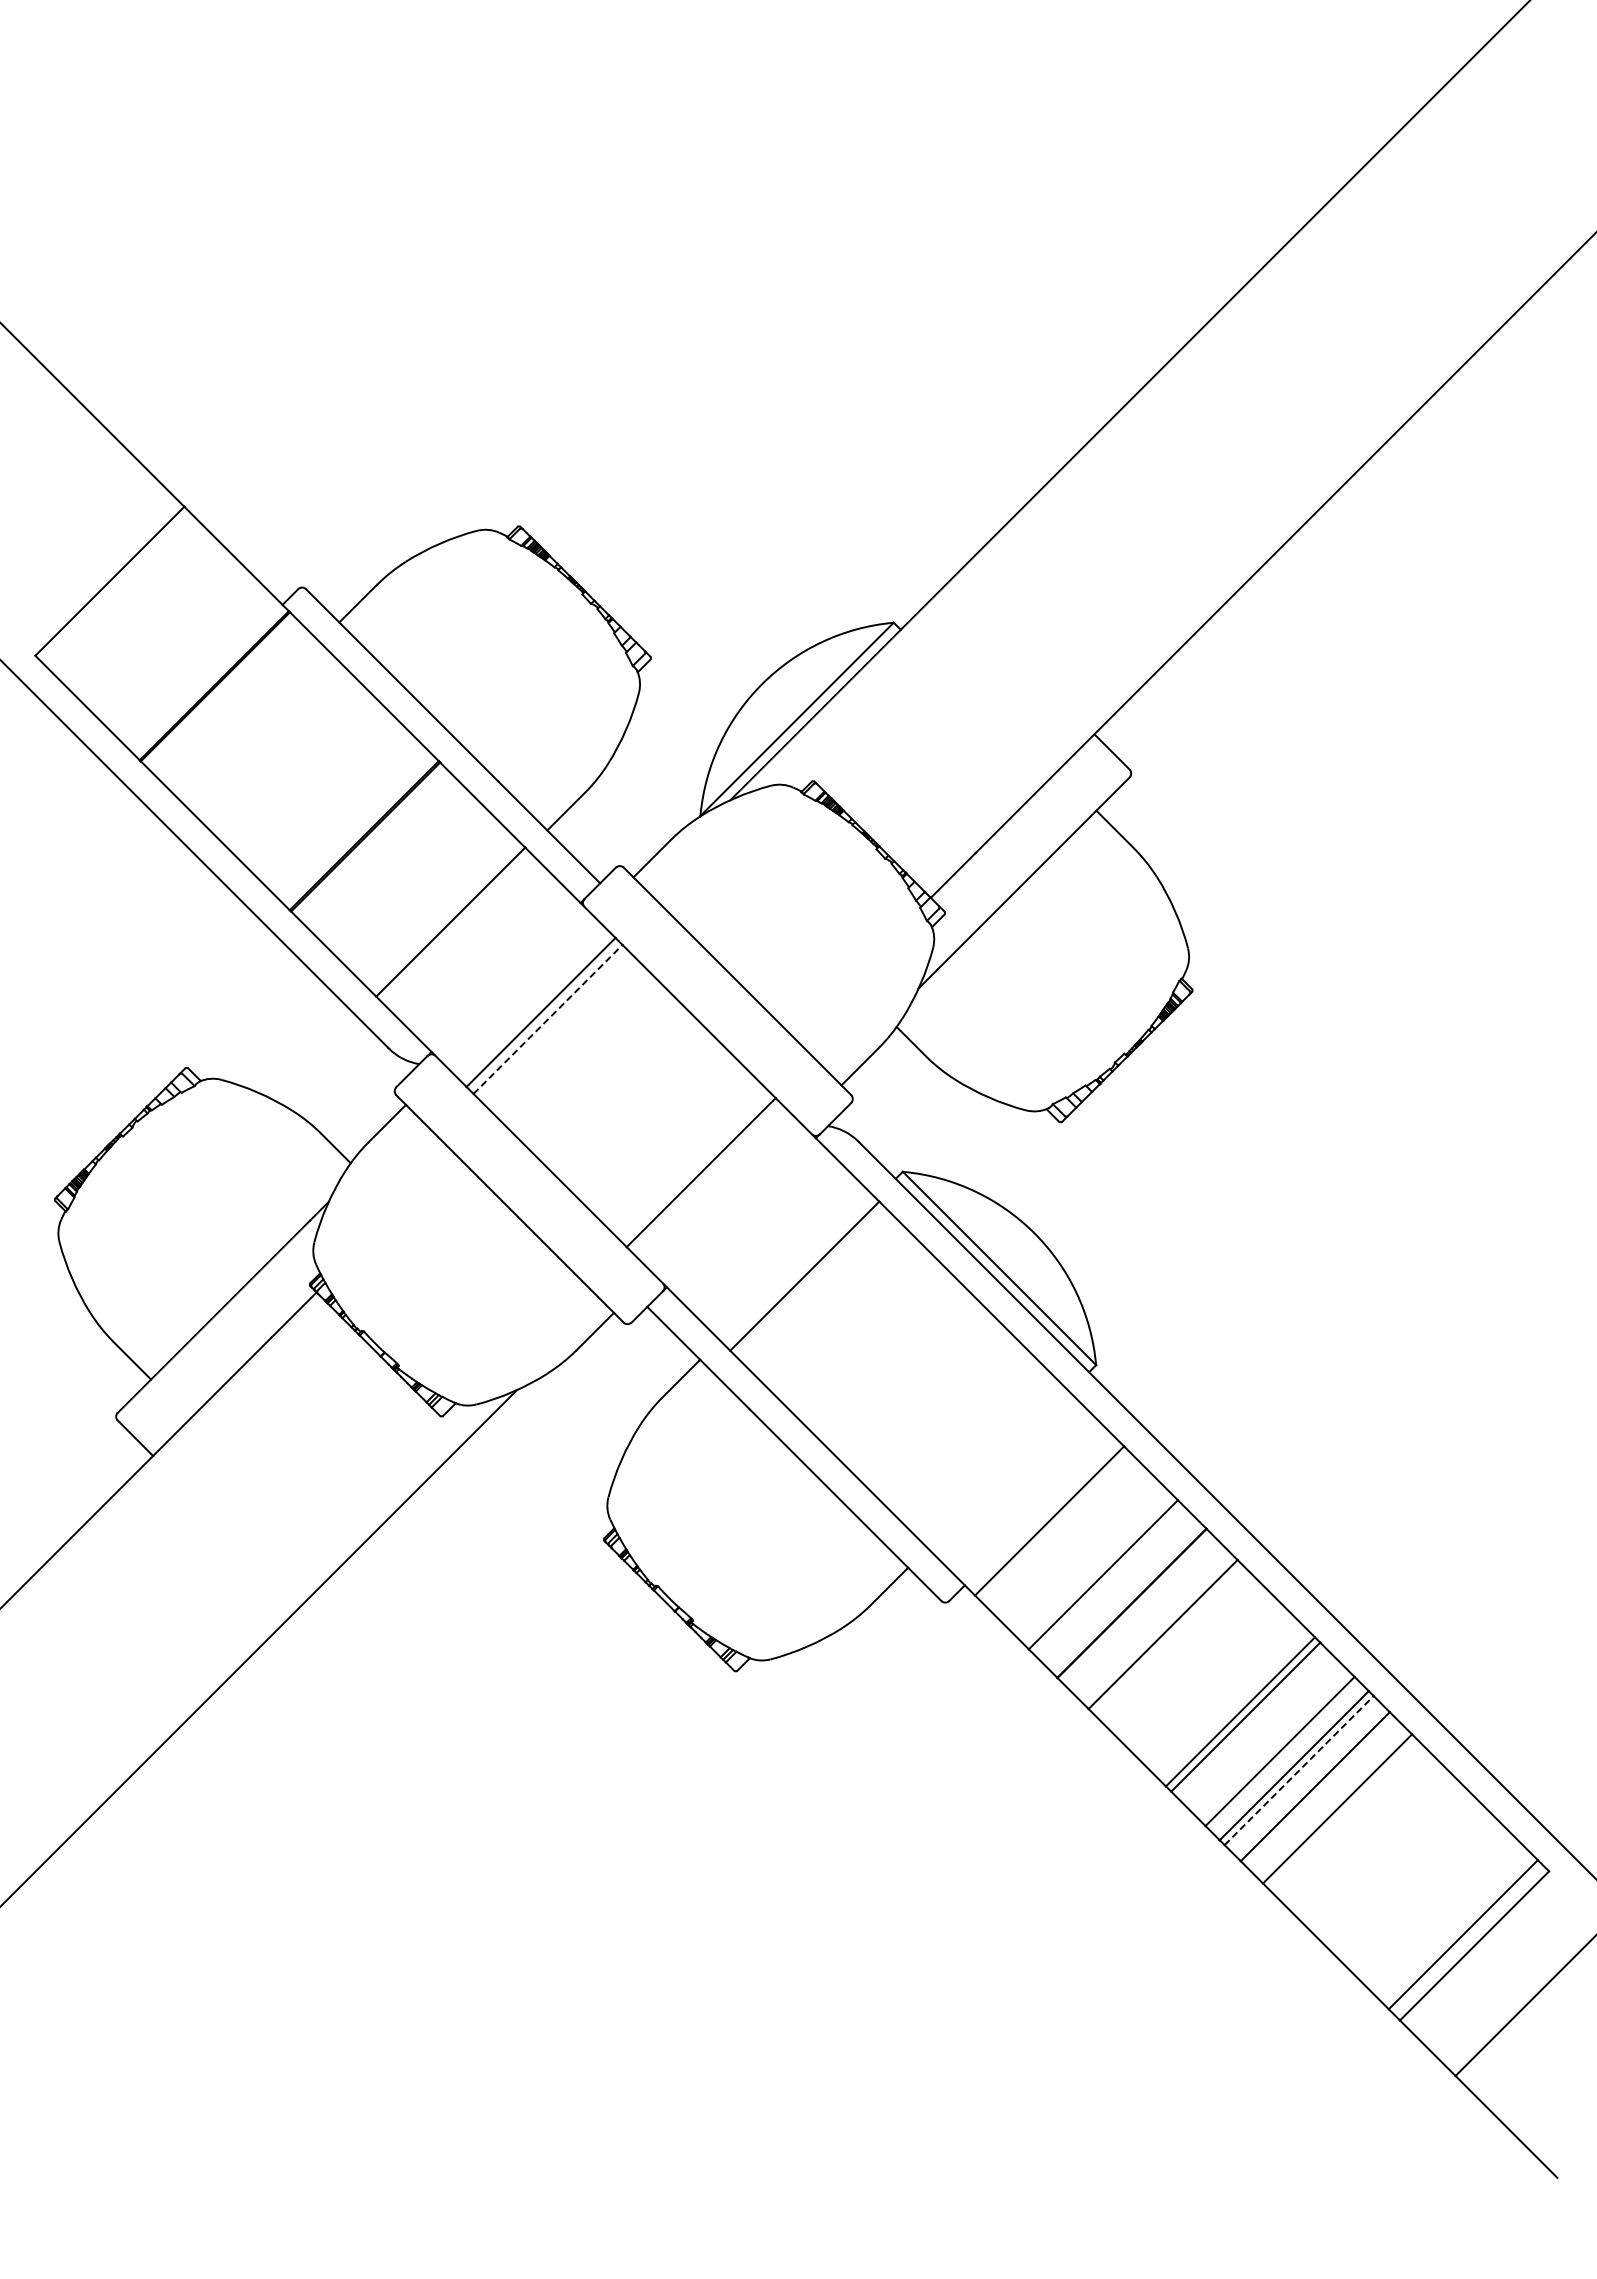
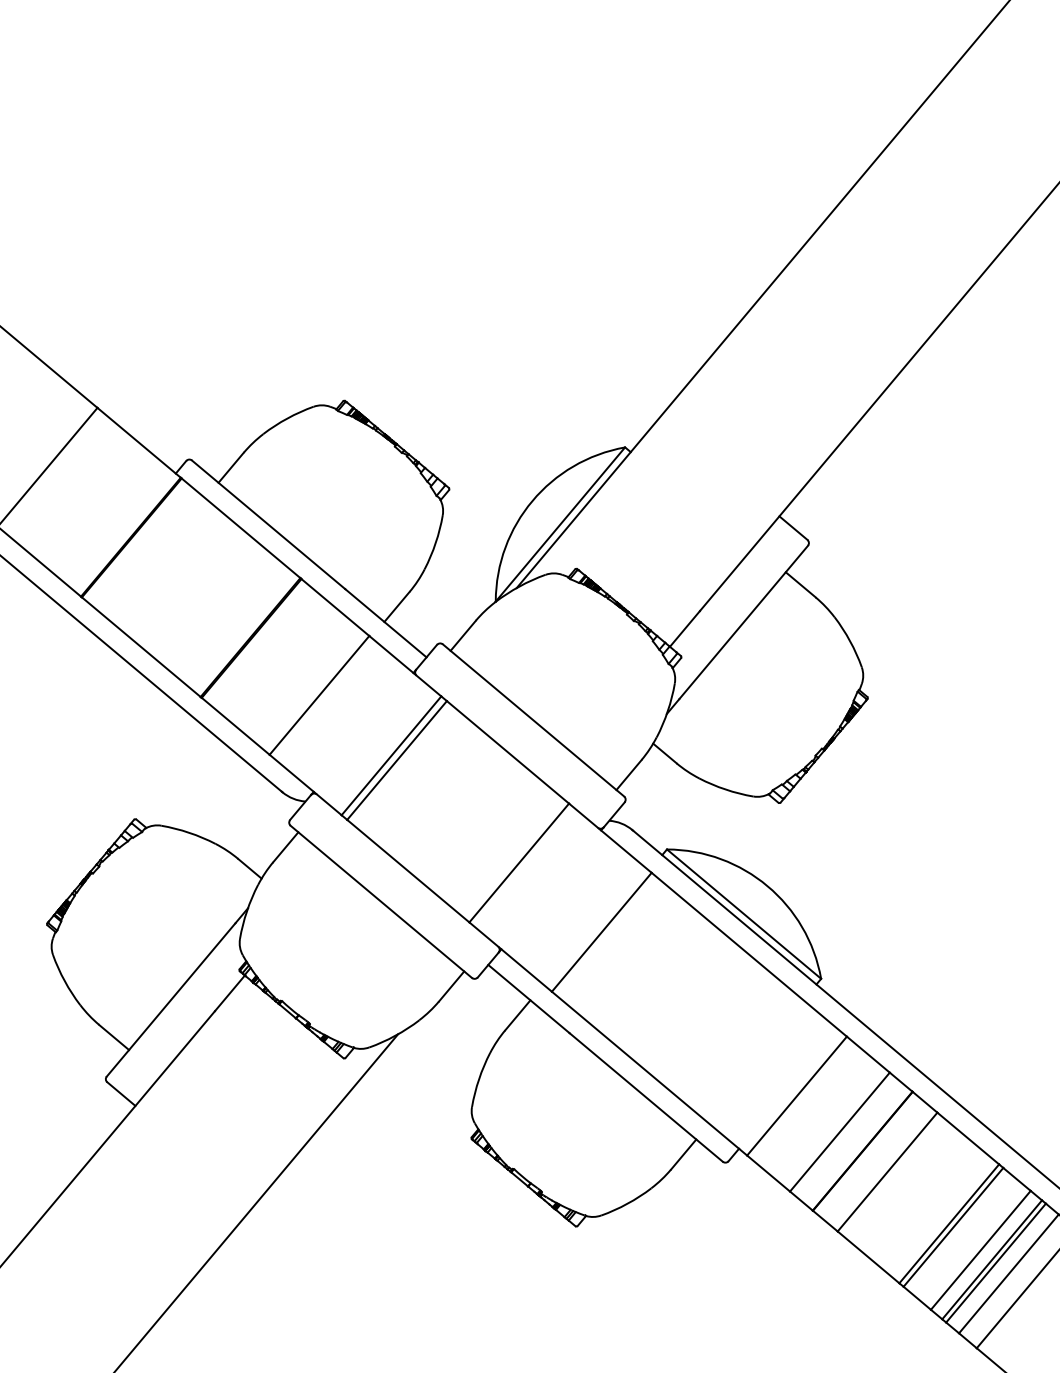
line: (548, 1019) -> (397, 760), dashed -> solid
line: (1299, 1770) -> (996, 1263), dashed -> solid

